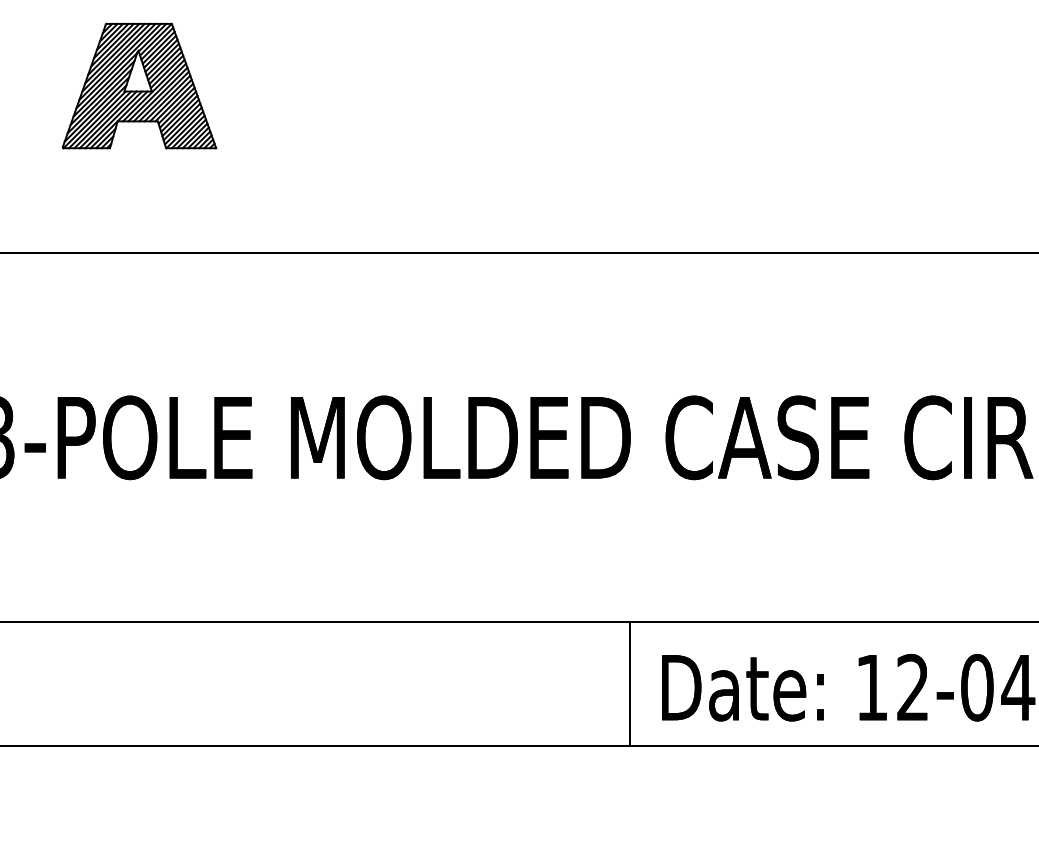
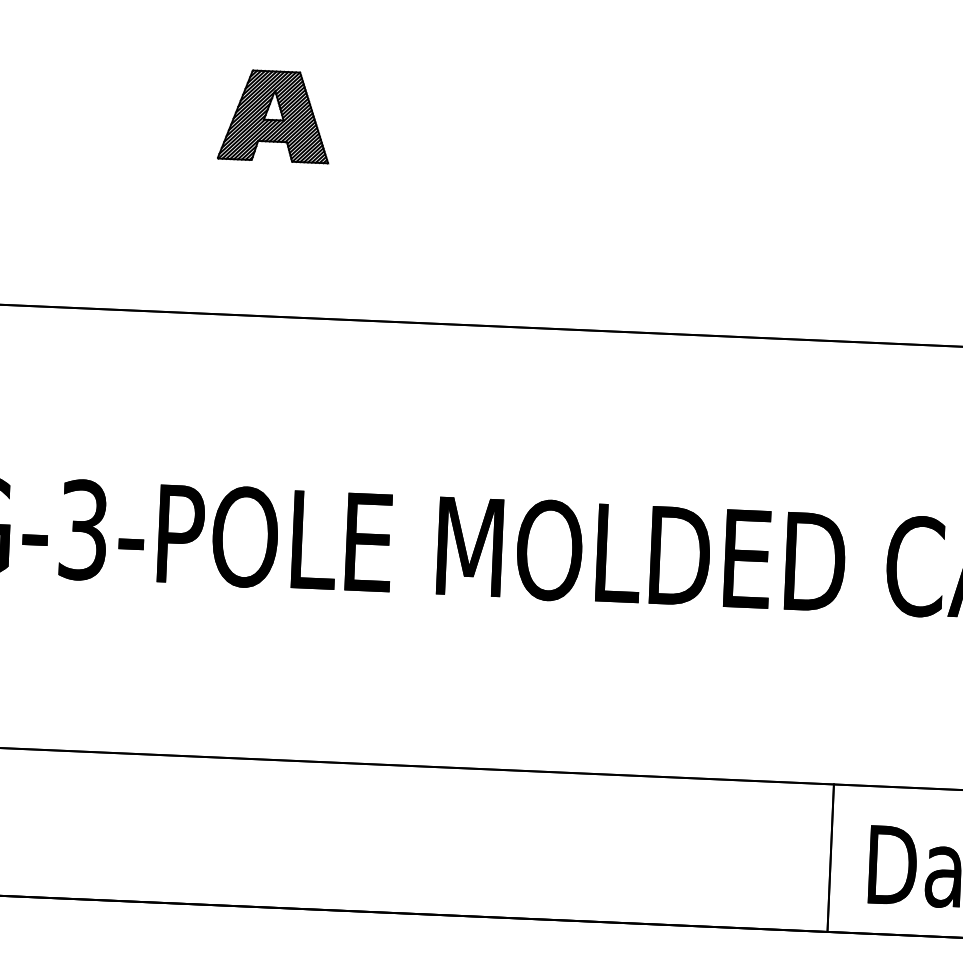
part: (139, 85) -> (274, 115), size x0.6

